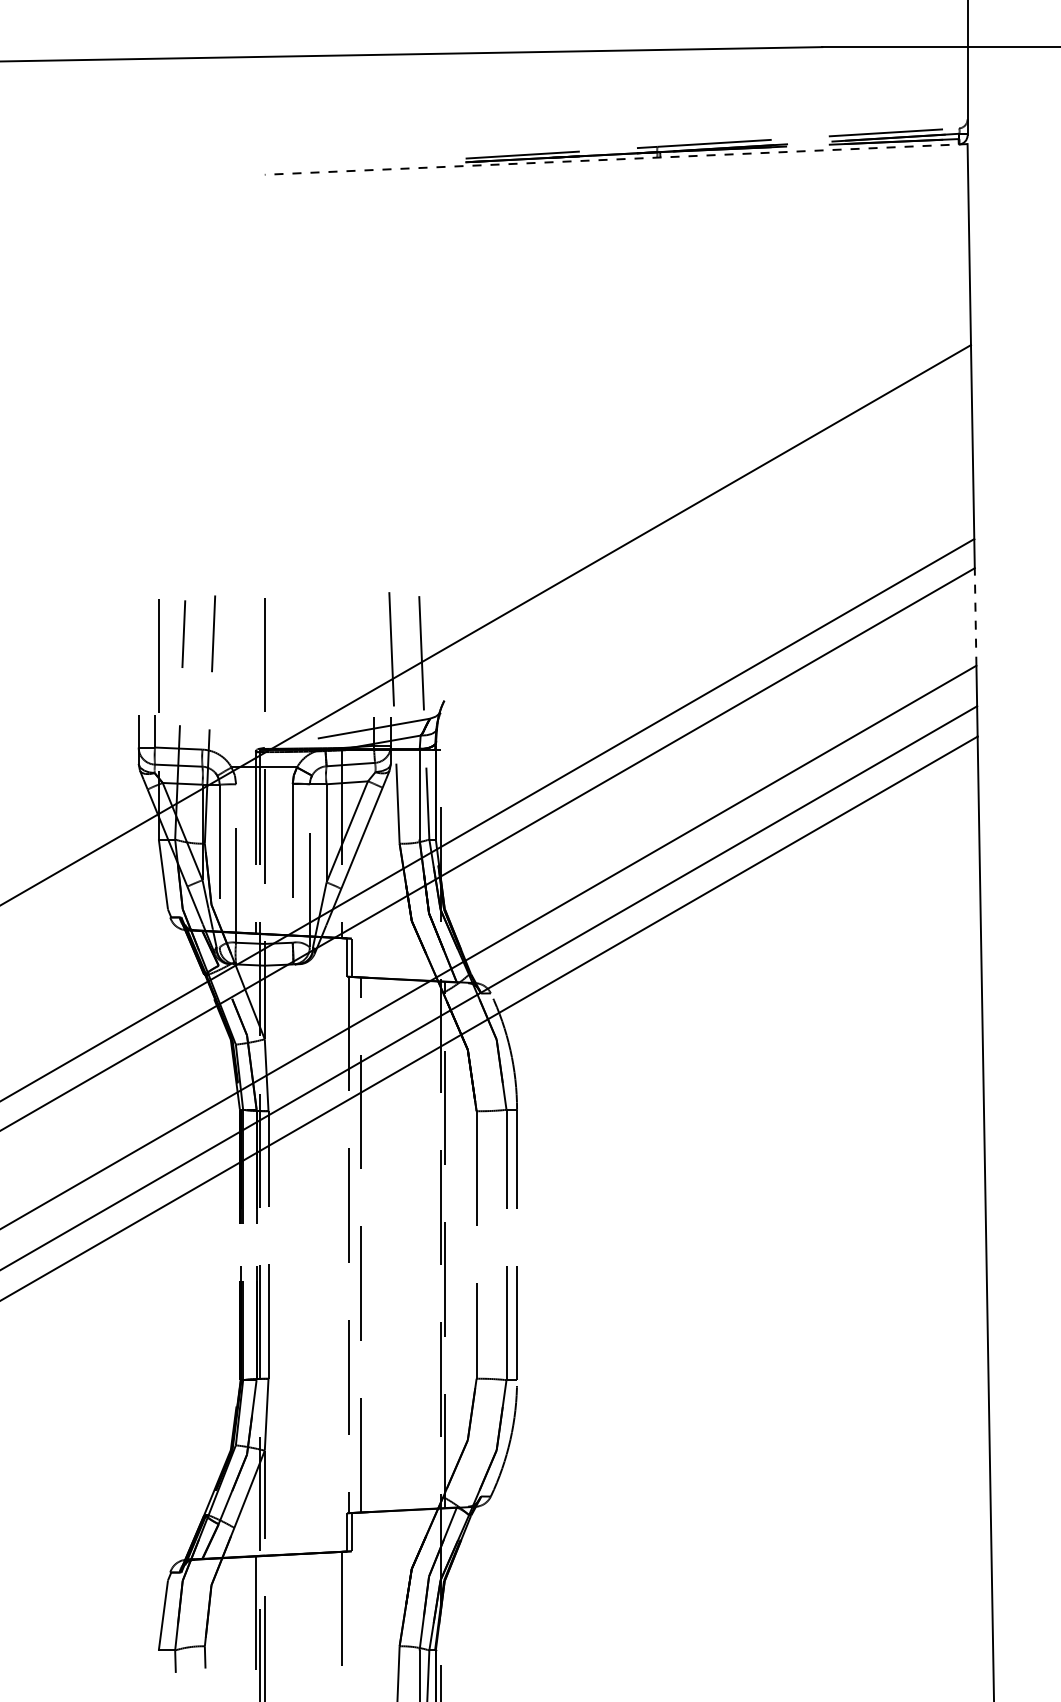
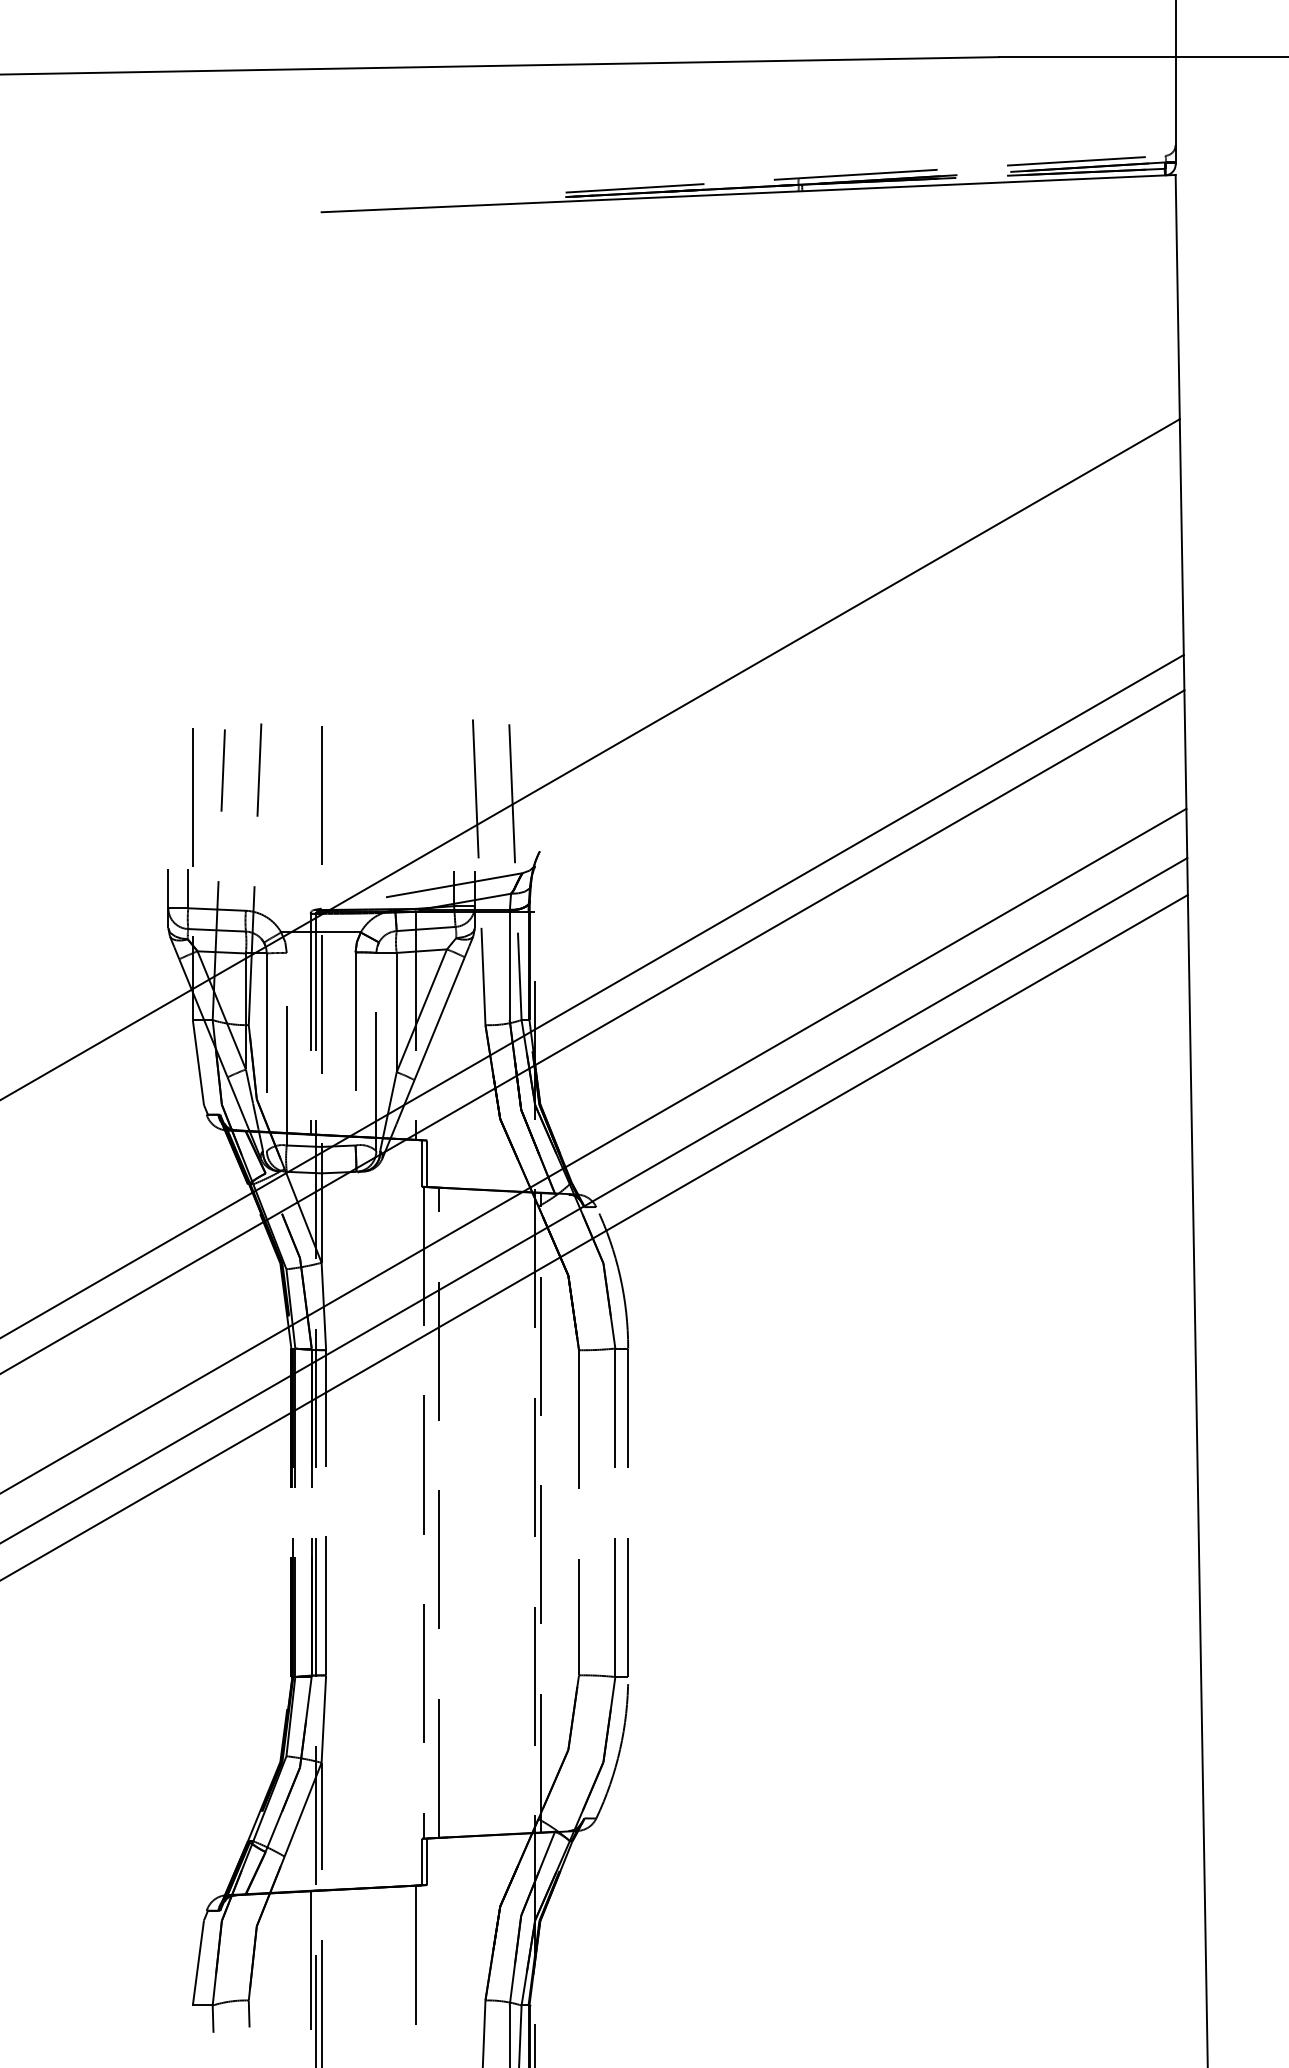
line: (616, 159) -> (748, 193), dashed -> solid
line: (975, 616) -> (1185, 749), dashed -> solid

